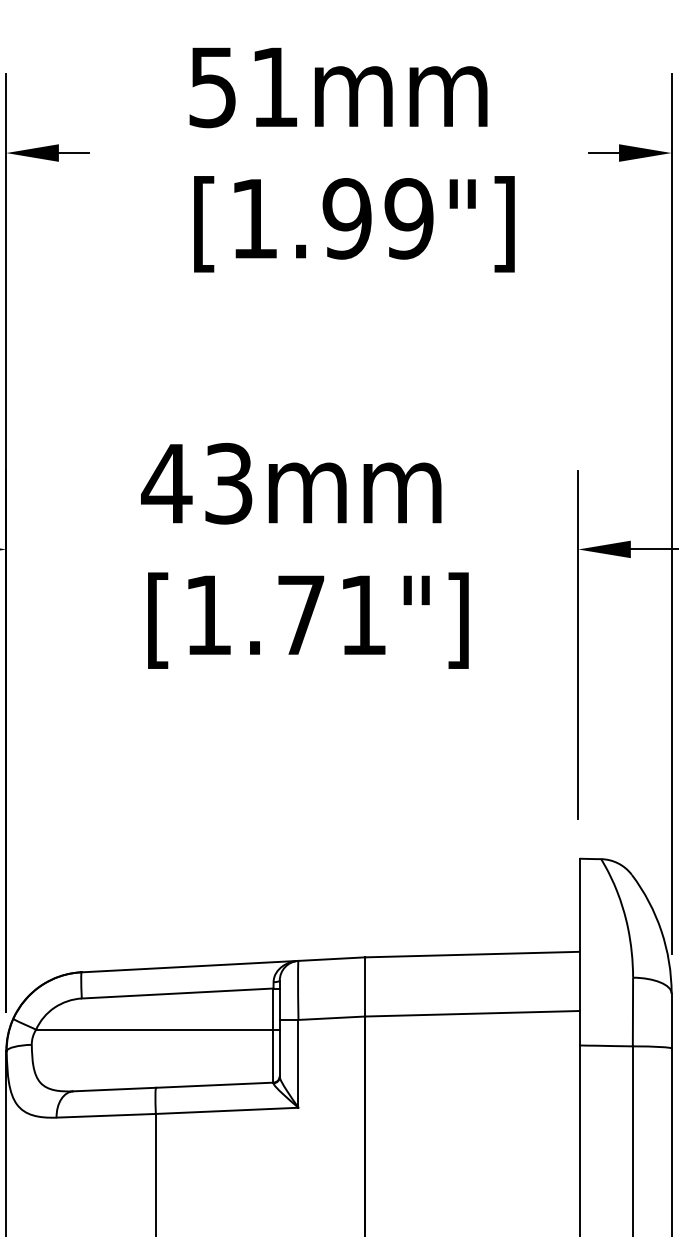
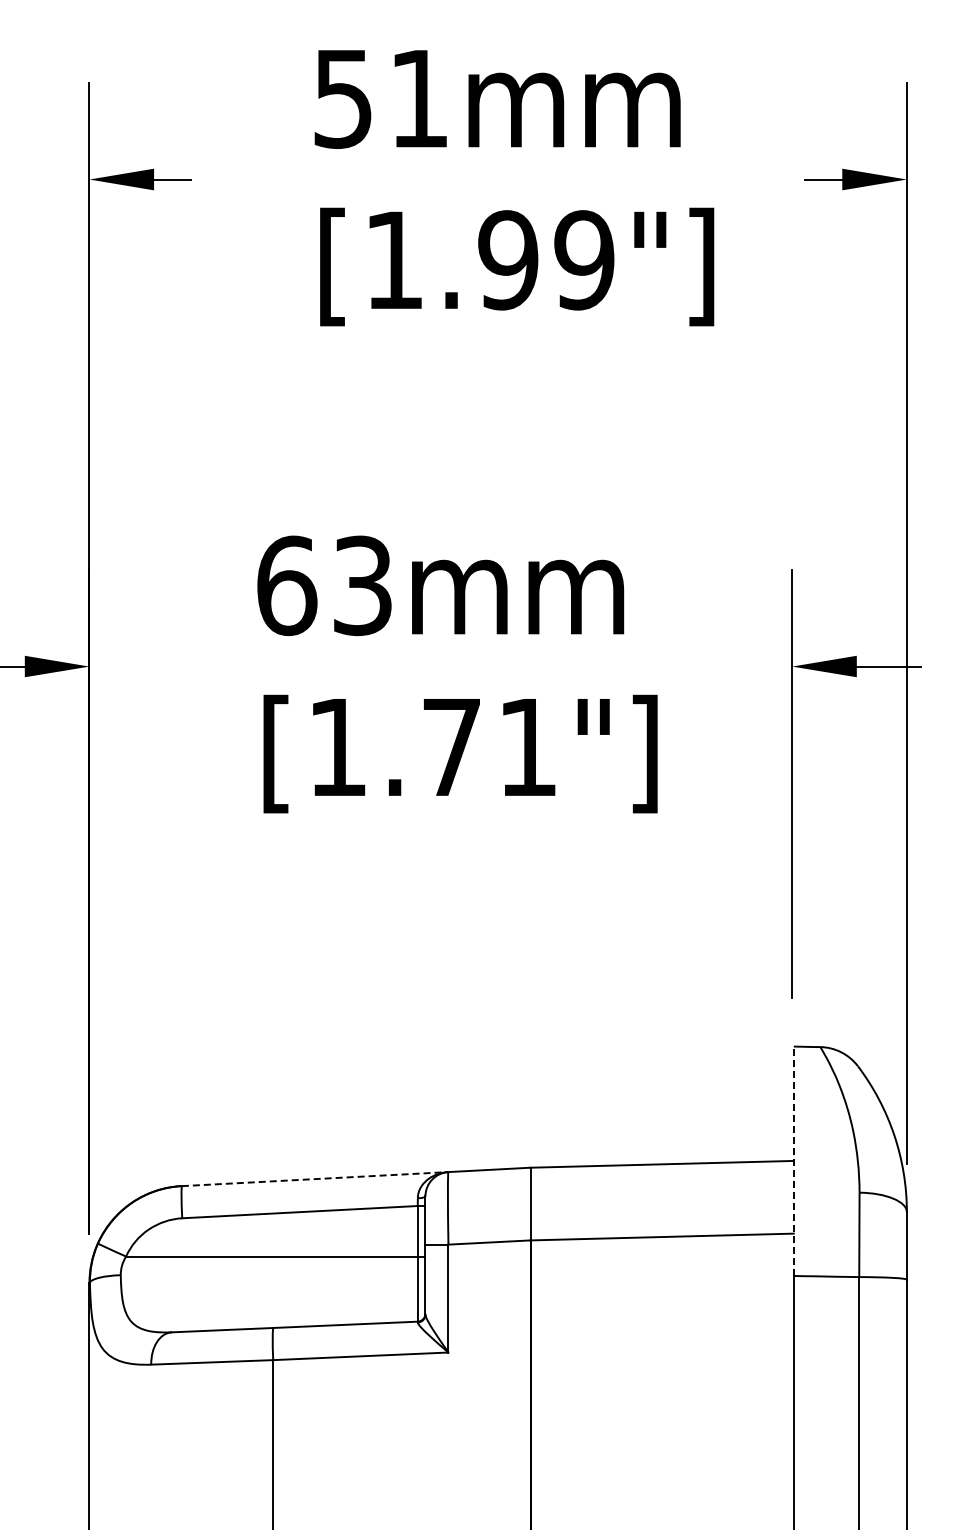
text: (166, 483) -> (286, 585), 43mm -> 63mm
line: (579, 952) -> (793, 1161), solid -> dashed
line: (190, 966) -> (315, 1179), solid -> dashed

